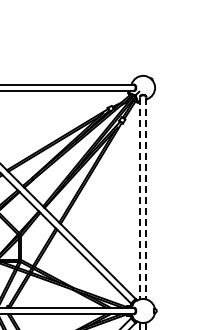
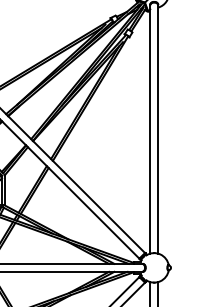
line: (139, 198) -> (149, 129), dashed -> solid
line: (146, 198) -> (158, 129), dashed -> solid

